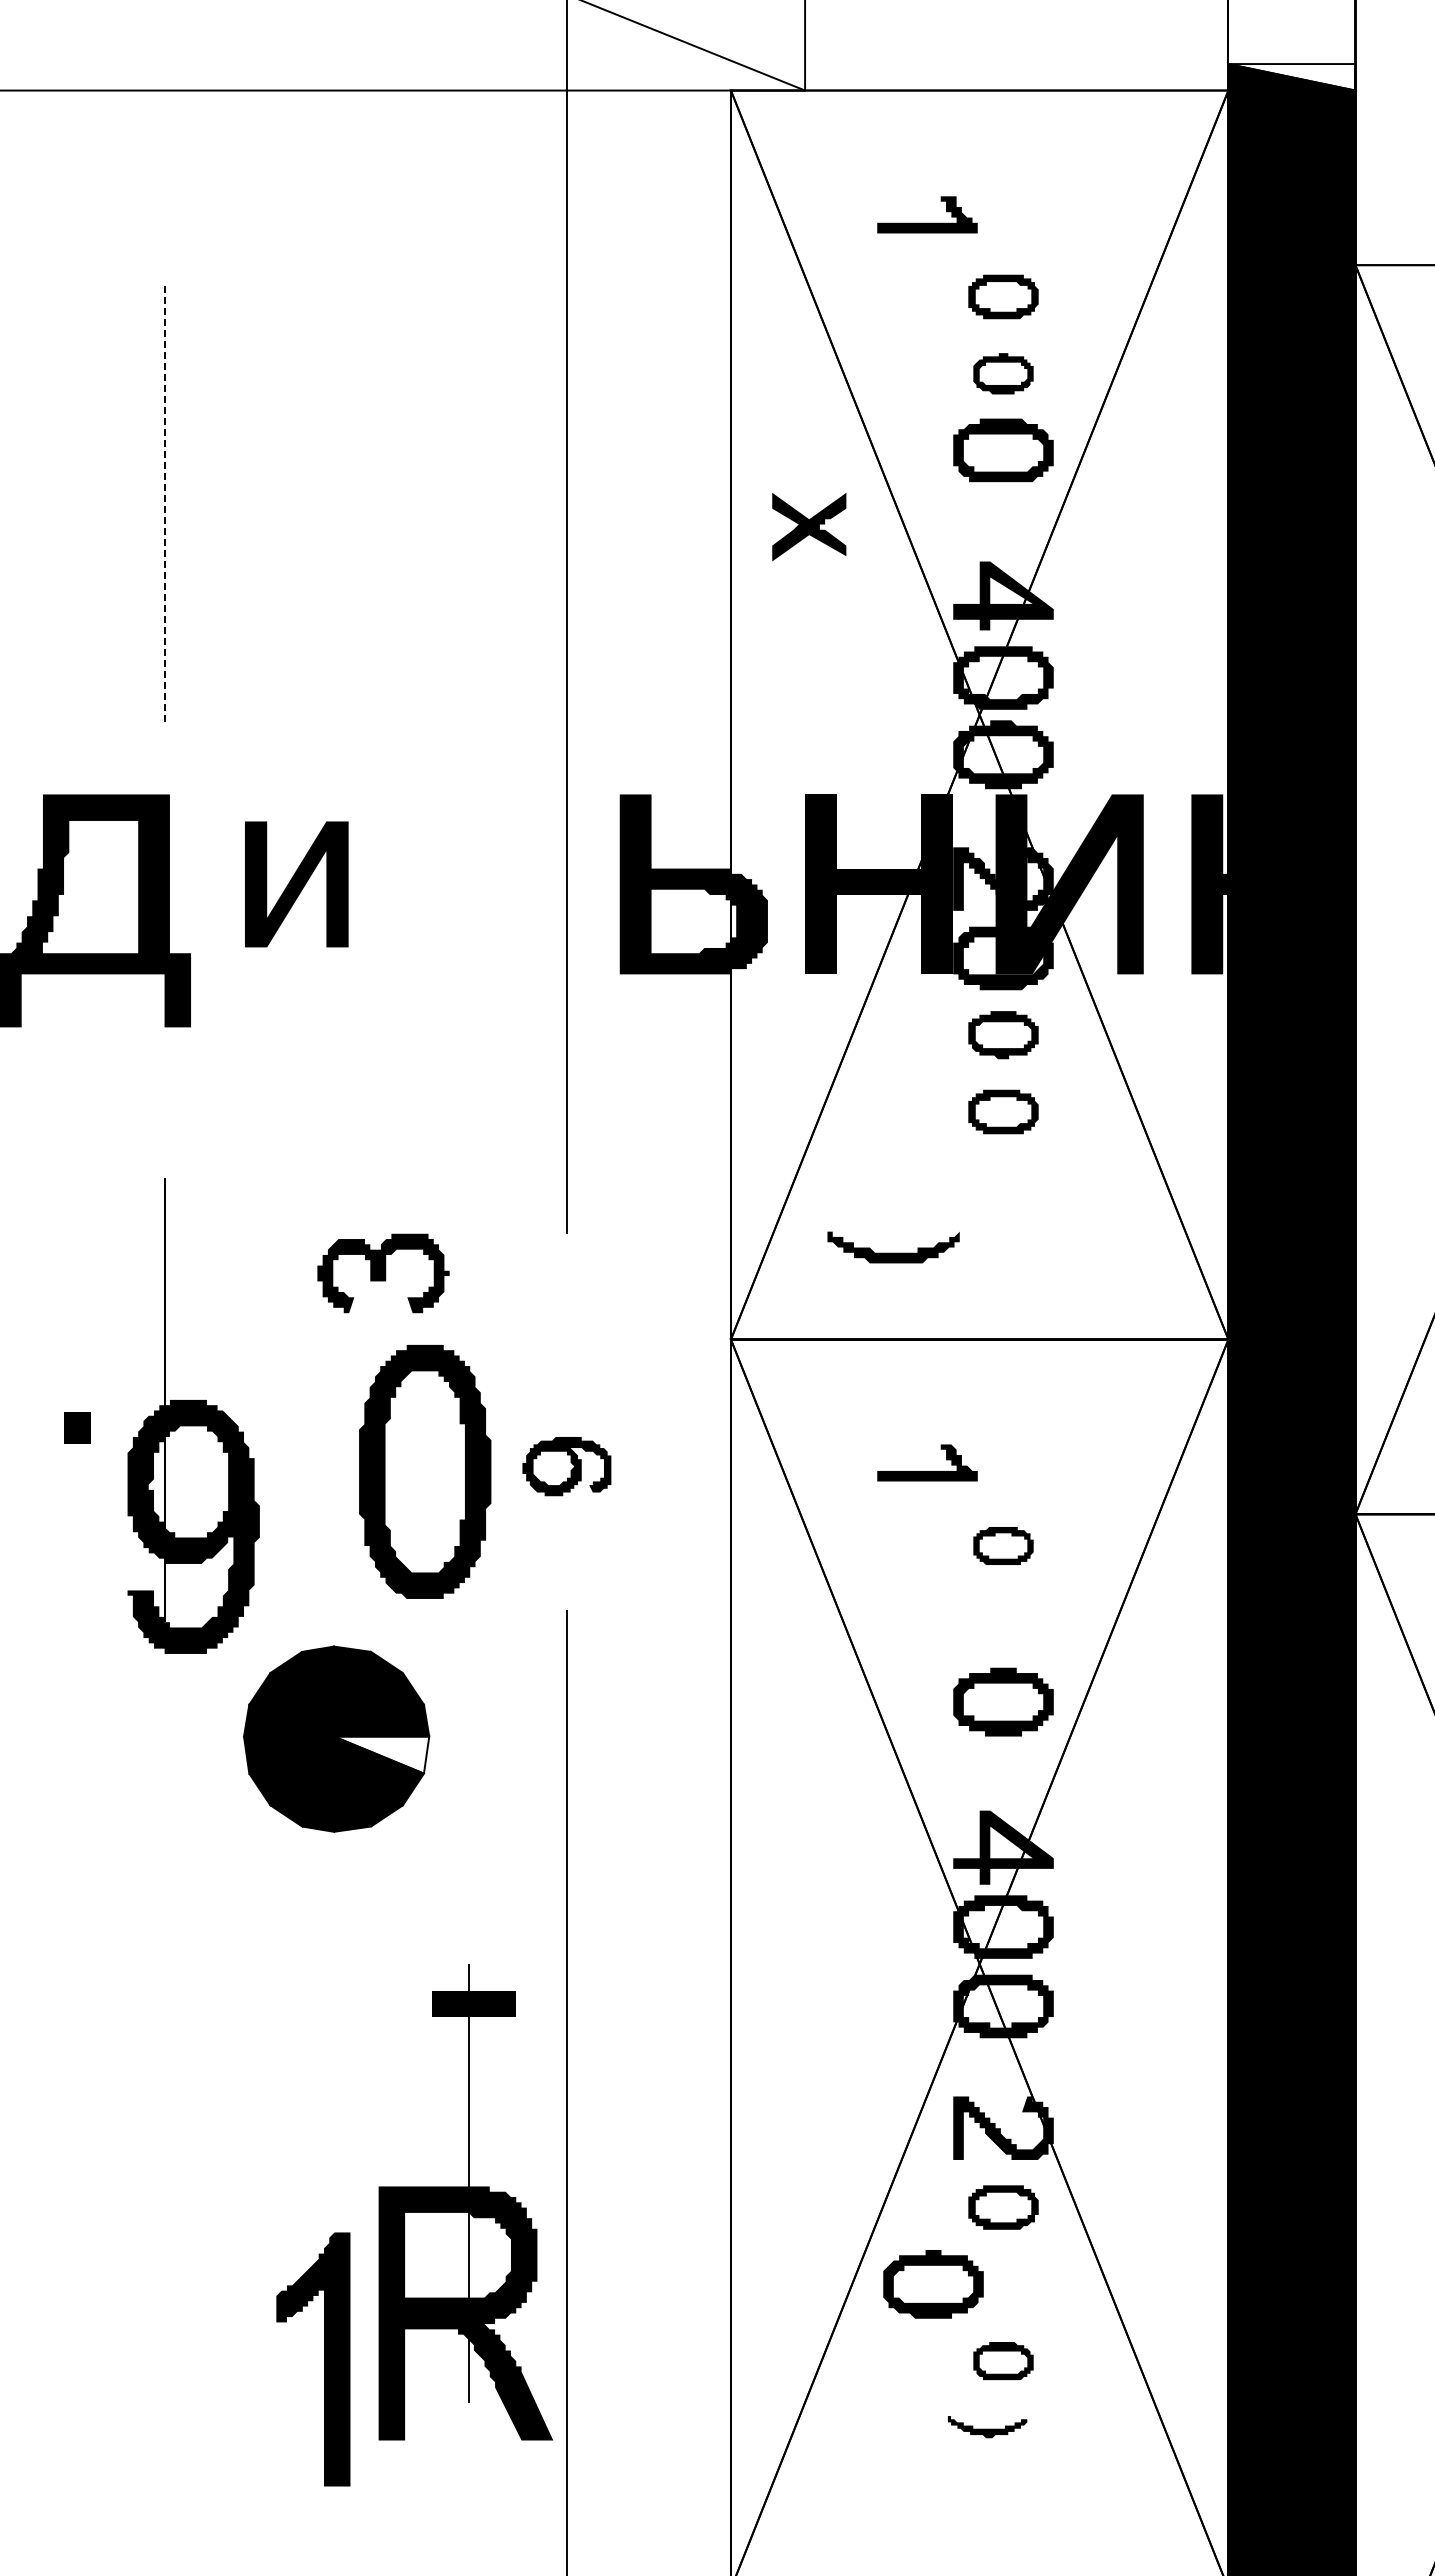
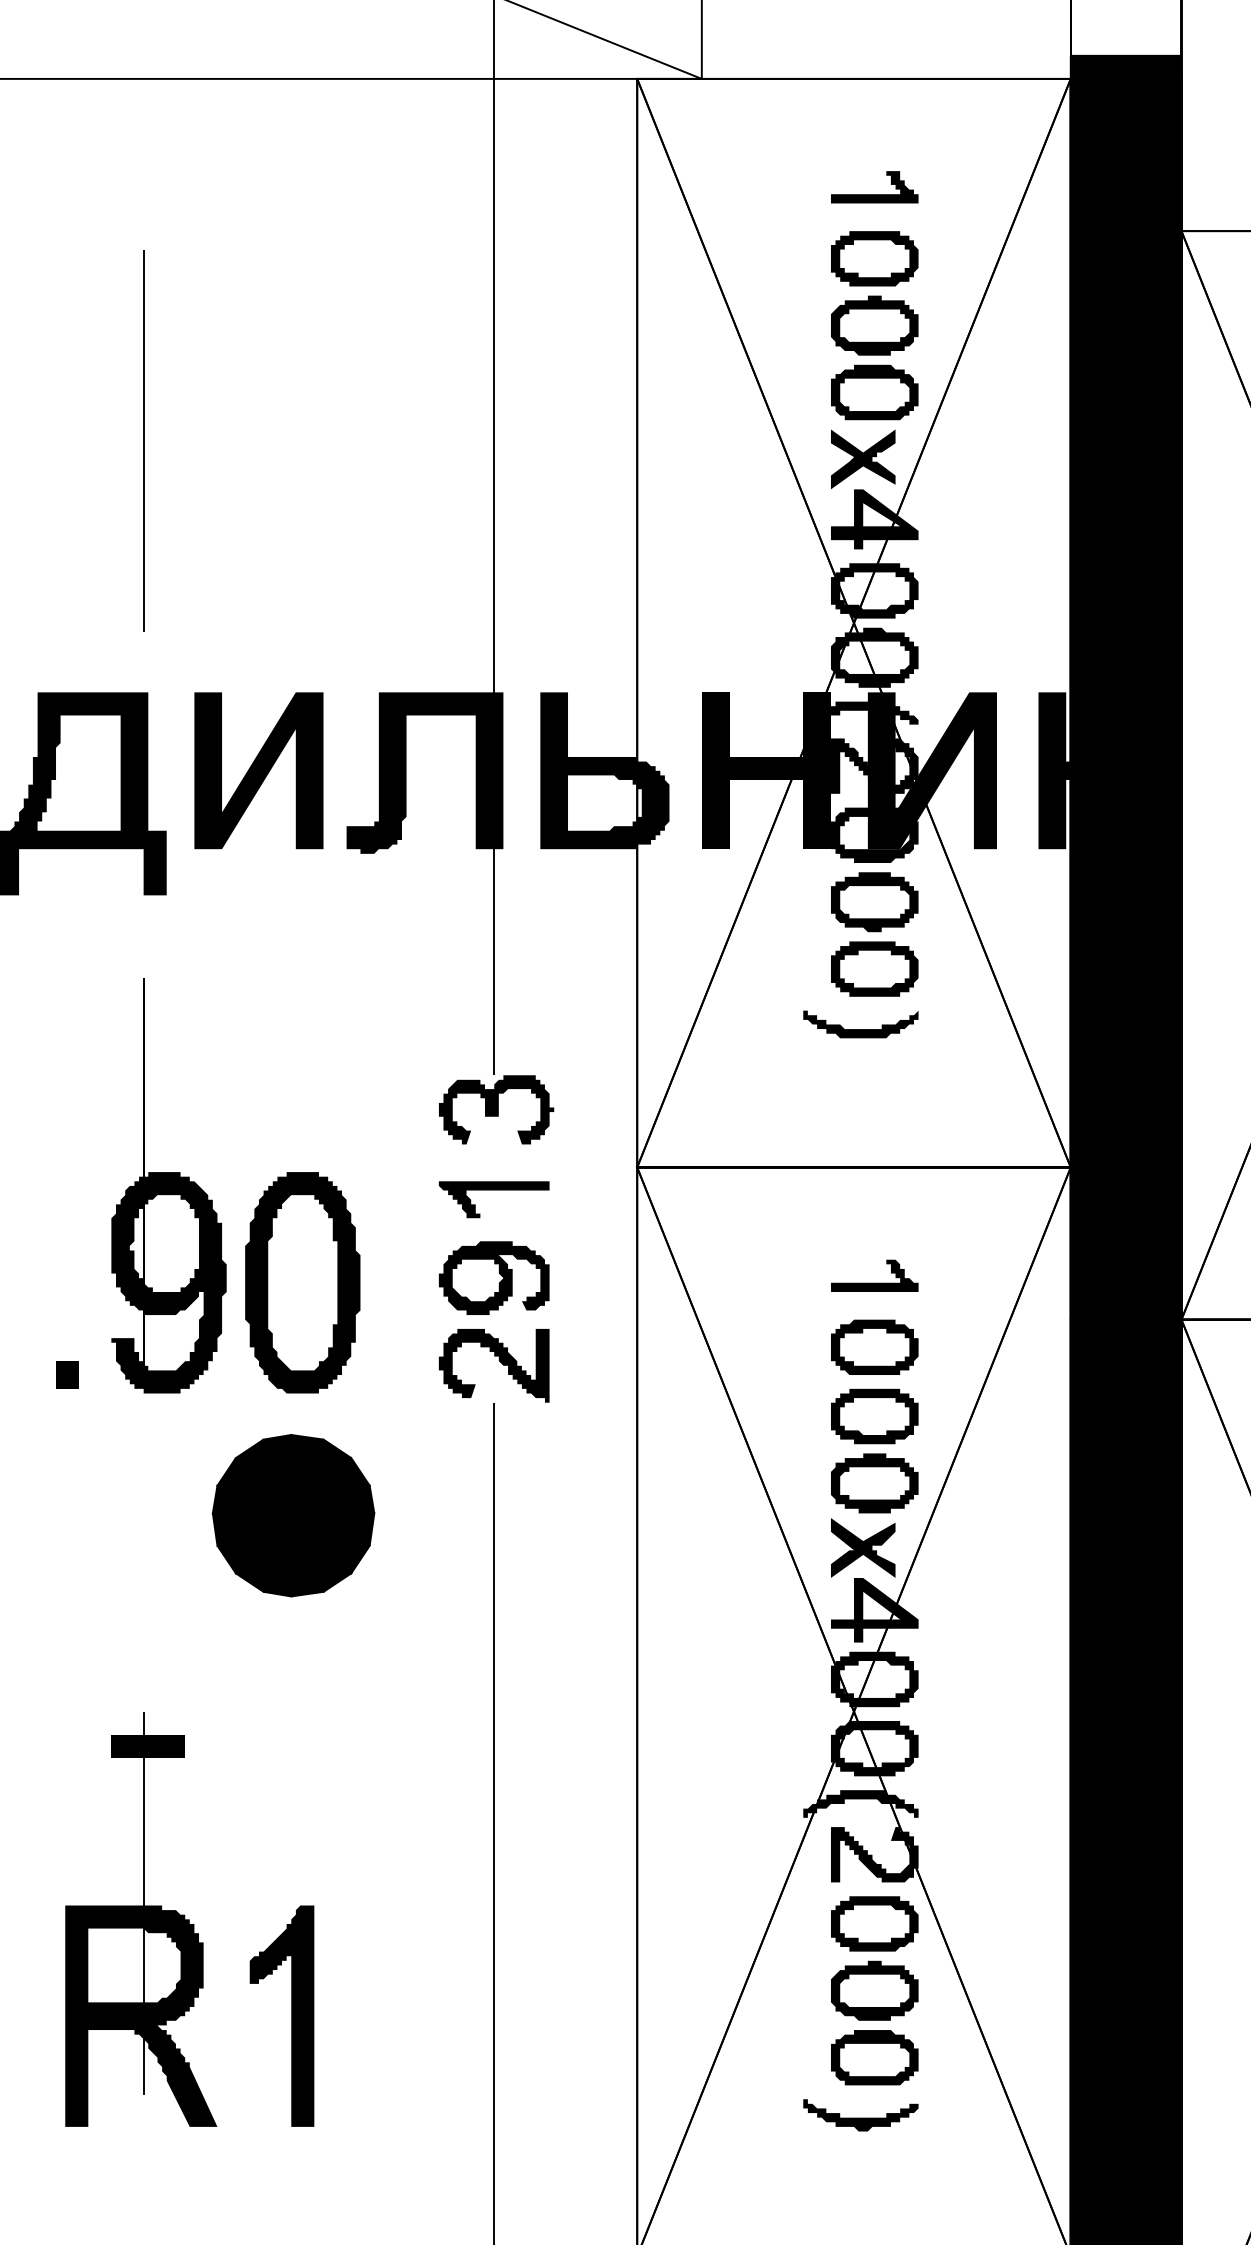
fill: (1291, 77) -> (1125, 67), added
part: (927, 222) -> (874, 193), moved
part: (1003, 296) -> (874, 258), size x1.43
part: (1003, 373) -> (874, 325), size x1.67
line: (164, 506) -> (143, 441), dashed -> solid
part: (809, 527) -> (863, 459), moved
fill: (987, 820) -> (860, 715), added
part: (296, 884) -> (258, 770), size x1.43
fill: (487, 886) -> (425, 772), added
part: (1003, 1034) -> (874, 901), size x1.43
part: (1003, 1111) -> (874, 968), size x1.43
part: (893, 1247) -> (860, 1024), moved
part: (383, 1273) -> (496, 1109), moved
fill: (566, 1376) -> (493, 1199), added
part: (193, 1415) -> (168, 1185), moved
part: (77, 1427) -> (67, 1374), moved
part: (566, 1466) -> (493, 1278), size x1.43
part: (425, 1471) -> (303, 1282), moved
part: (927, 1471) -> (874, 1283), moved
part: (1003, 1545) -> (874, 1346), size x1.67
fill: (566, 1566) -> (493, 1365), added
part: (1003, 1625) -> (874, 1416), added
fill: (381, 1754) -> (332, 1529), added
fill: (990, 1775) -> (863, 1547), added
fill: (987, 2069) -> (860, 1803), added
part: (465, 2202) -> (140, 1919), moved
part: (1003, 2207) -> (874, 1923), size x1.43
part: (933, 2284) -> (874, 1990), moved
part: (324, 2359) -> (291, 2016), moved
part: (1003, 2360) -> (874, 2057), size x1.67
part: (987, 2426) -> (860, 2114), size x1.67

